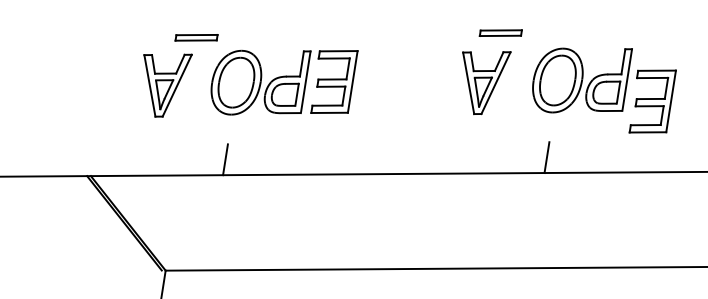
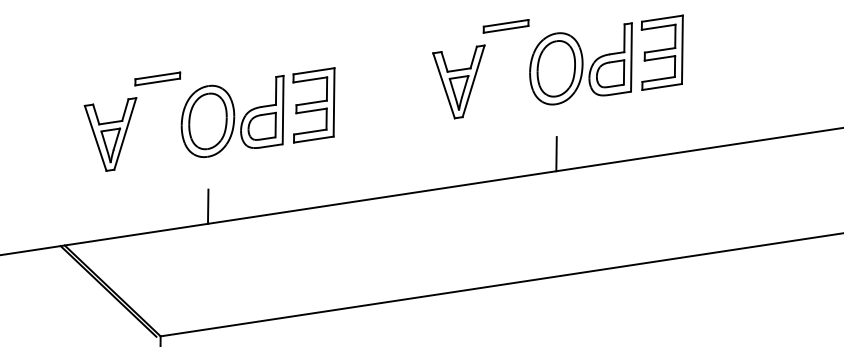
part: (500, 33) -> (505, 26), moved
part: (482, 81) -> (458, 81), moved
part: (163, 84) -> (110, 134), moved
part: (651, 101) -> (661, 52), moved

